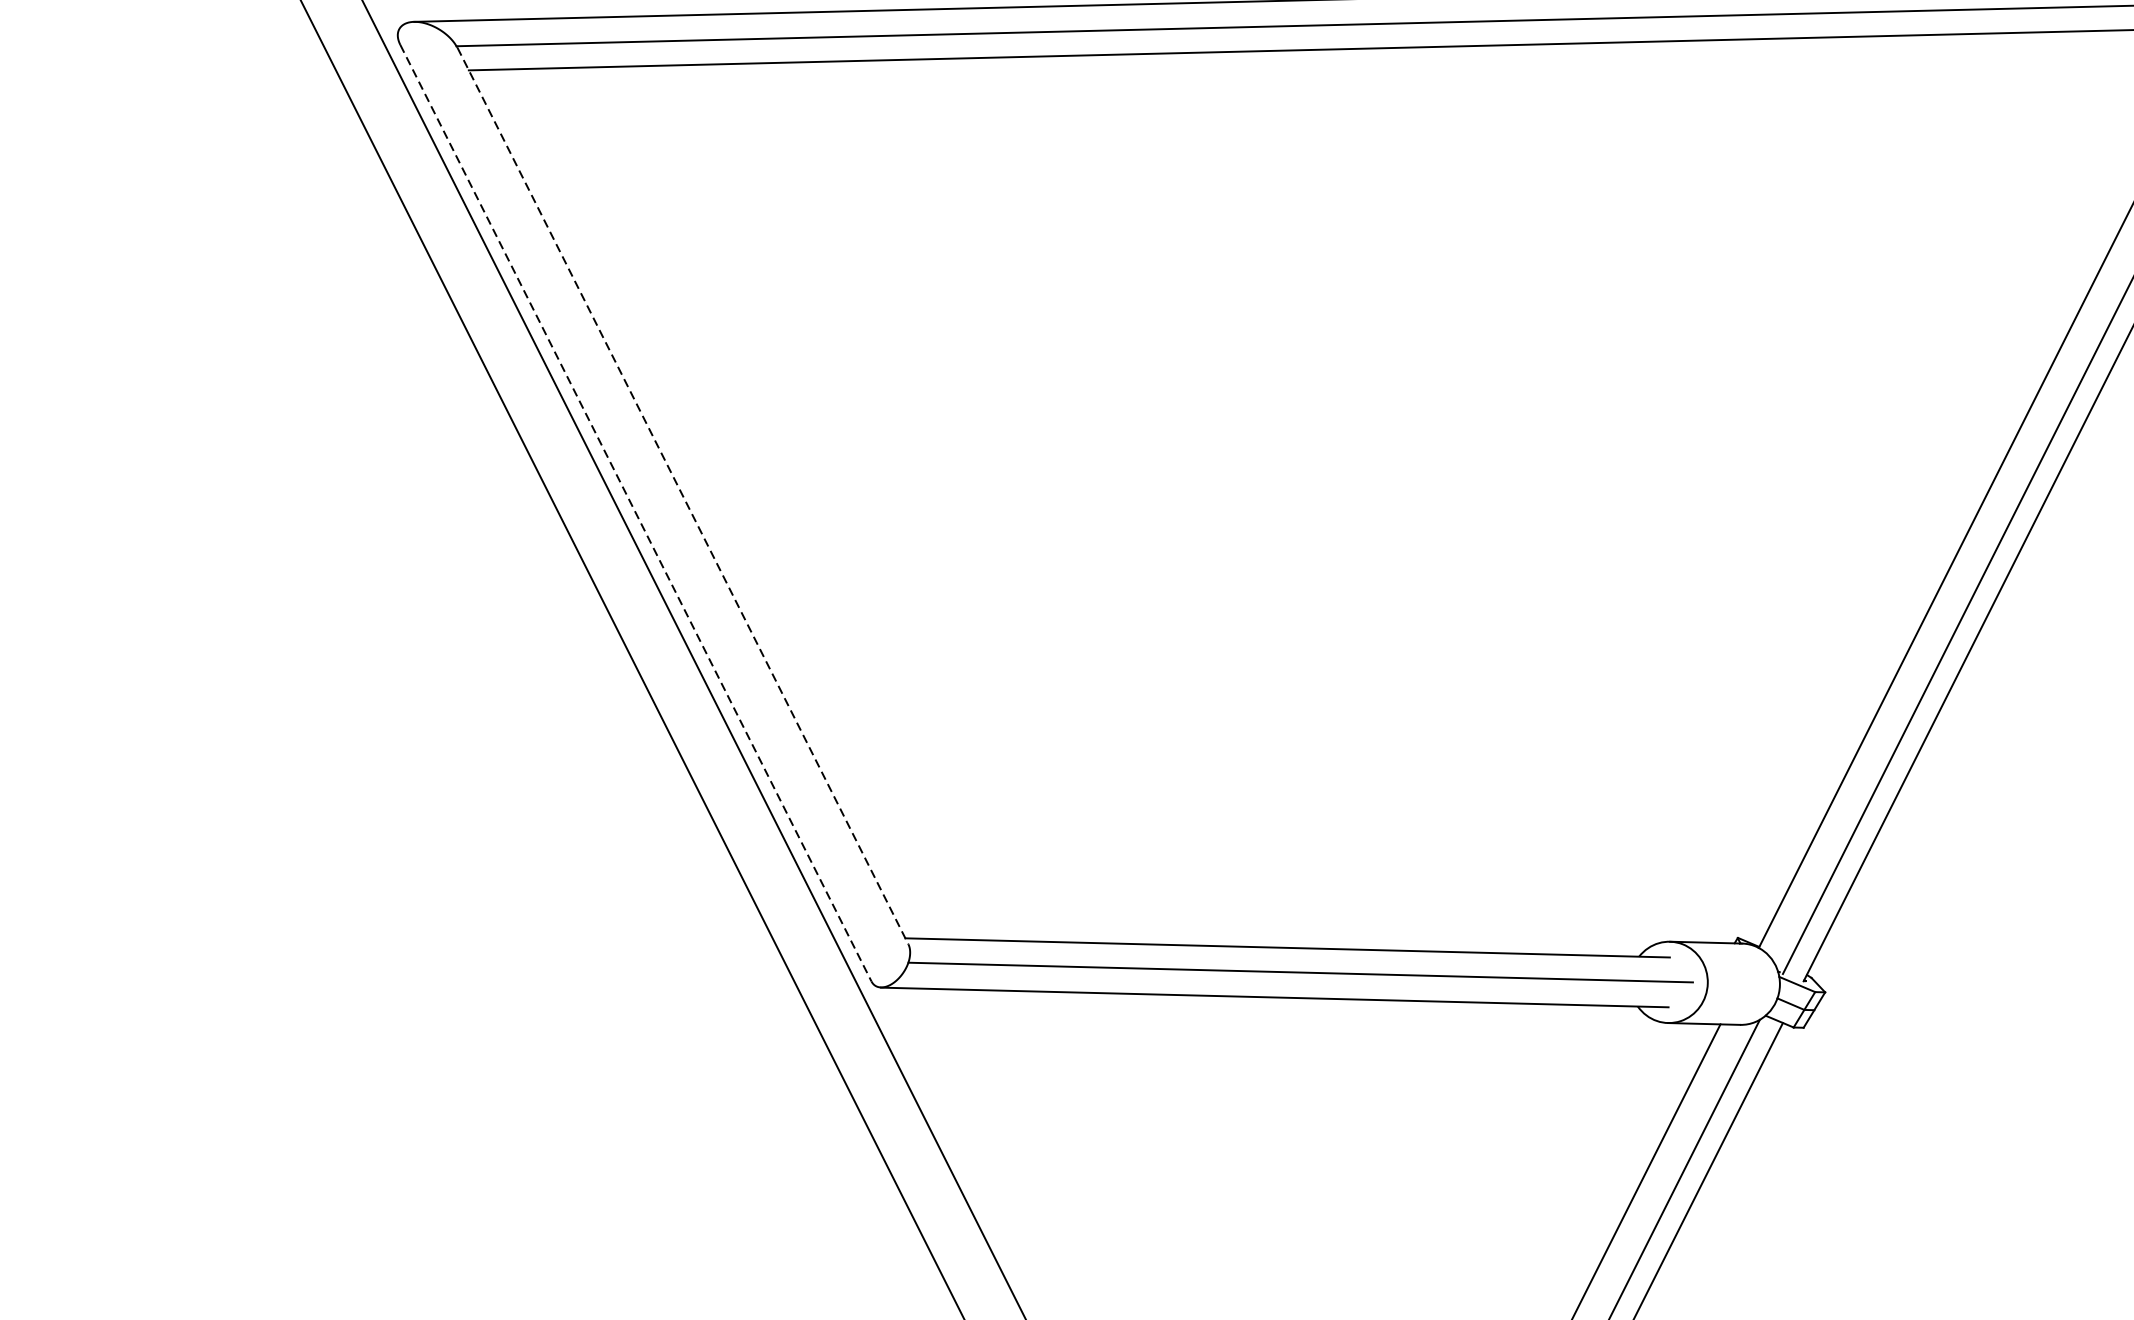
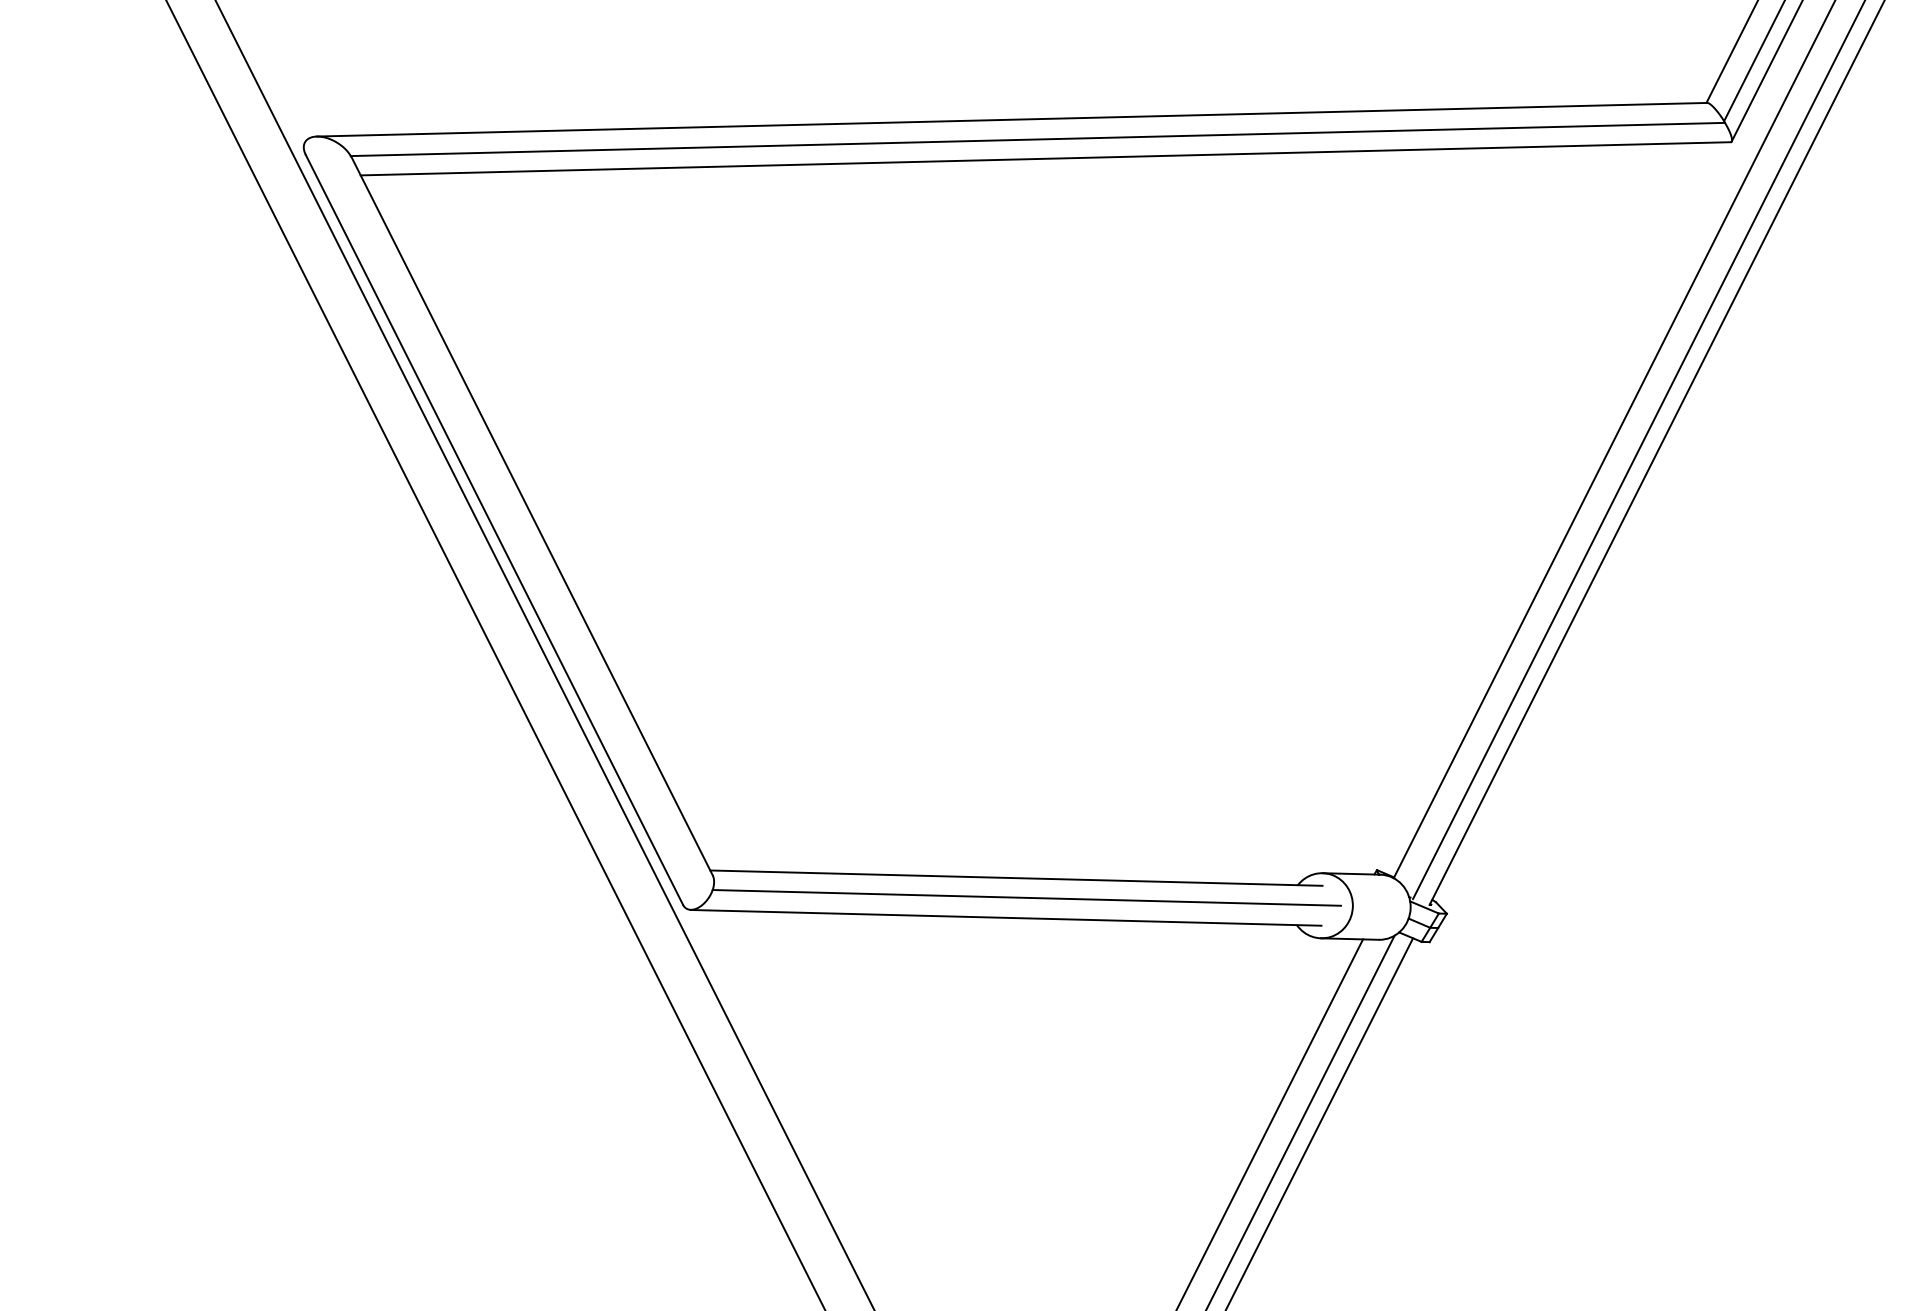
line: (683, 496) -> (532, 516), dashed -> solid
line: (635, 512) -> (494, 529), dashed -> solid

